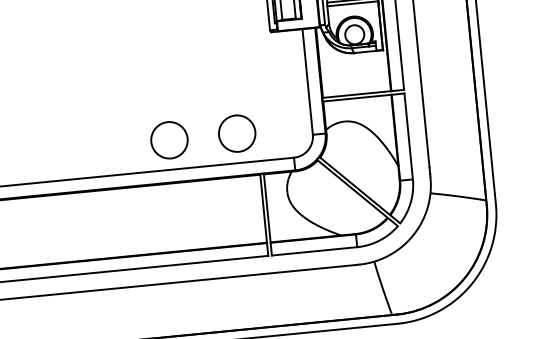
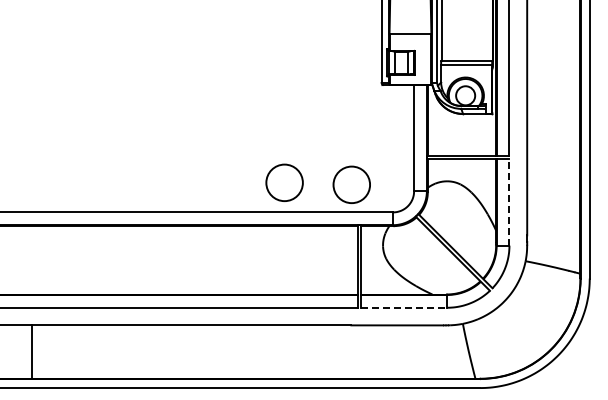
circle: (236, 133) -> (351, 184), moved
line: (408, 135) -> (509, 201), solid -> dashed
circle: (169, 139) -> (284, 182), moved
line: (314, 251) -> (404, 307), solid -> dashed

